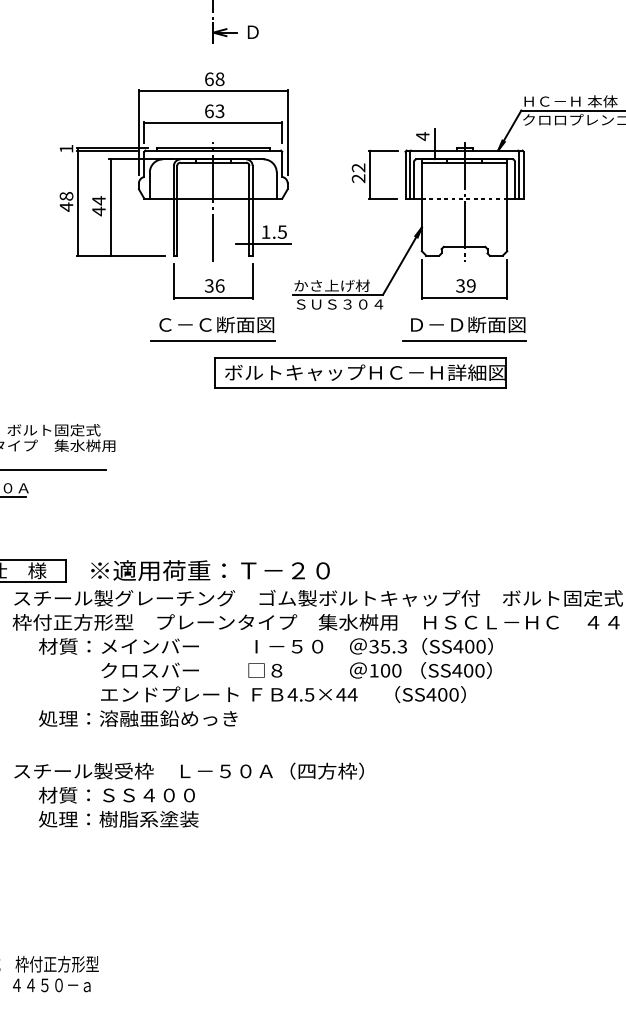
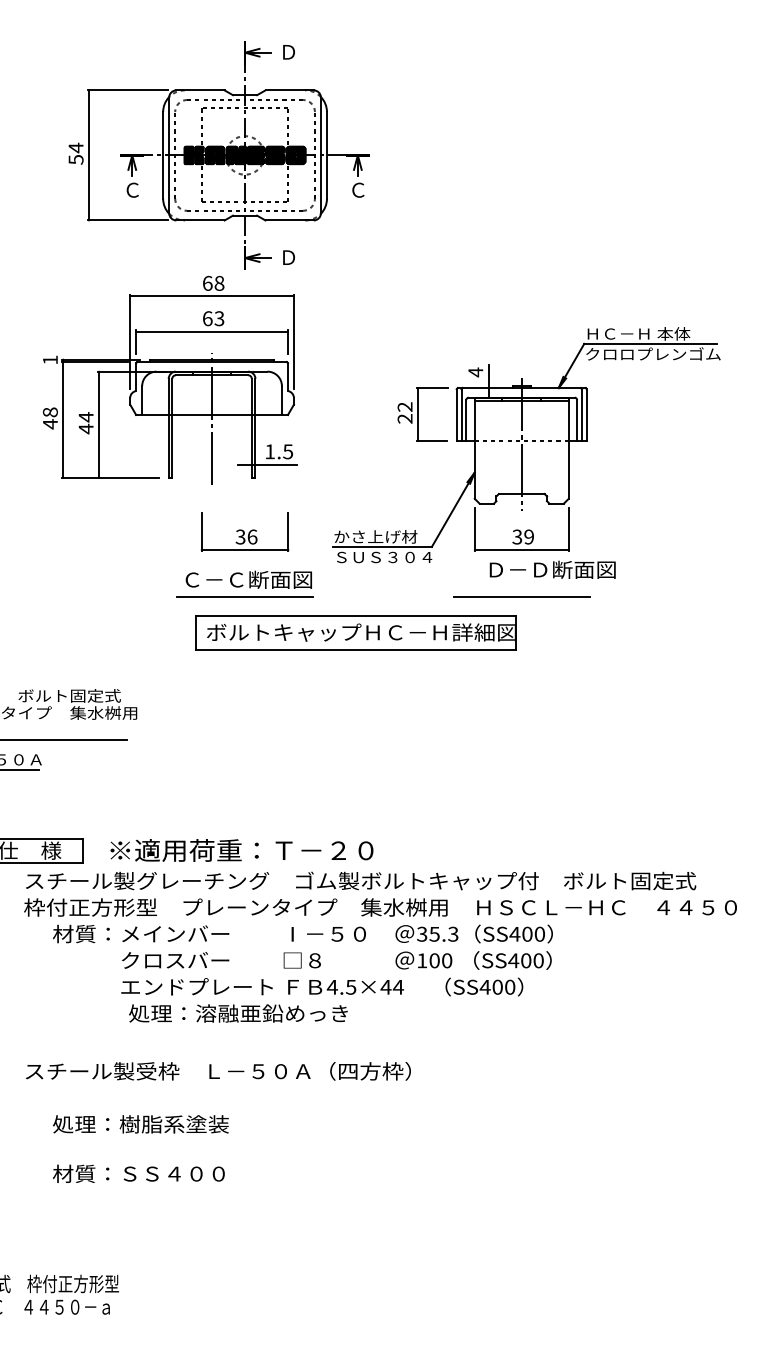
part: (175, 166) -> (170, 379), moved
text: (467, 324) -> (552, 569), moved
part: (359, 372) -> (355, 632), moved
text: (138, 718) -> (238, 1013), moved
text: (116, 794) -> (138, 1173), moved

